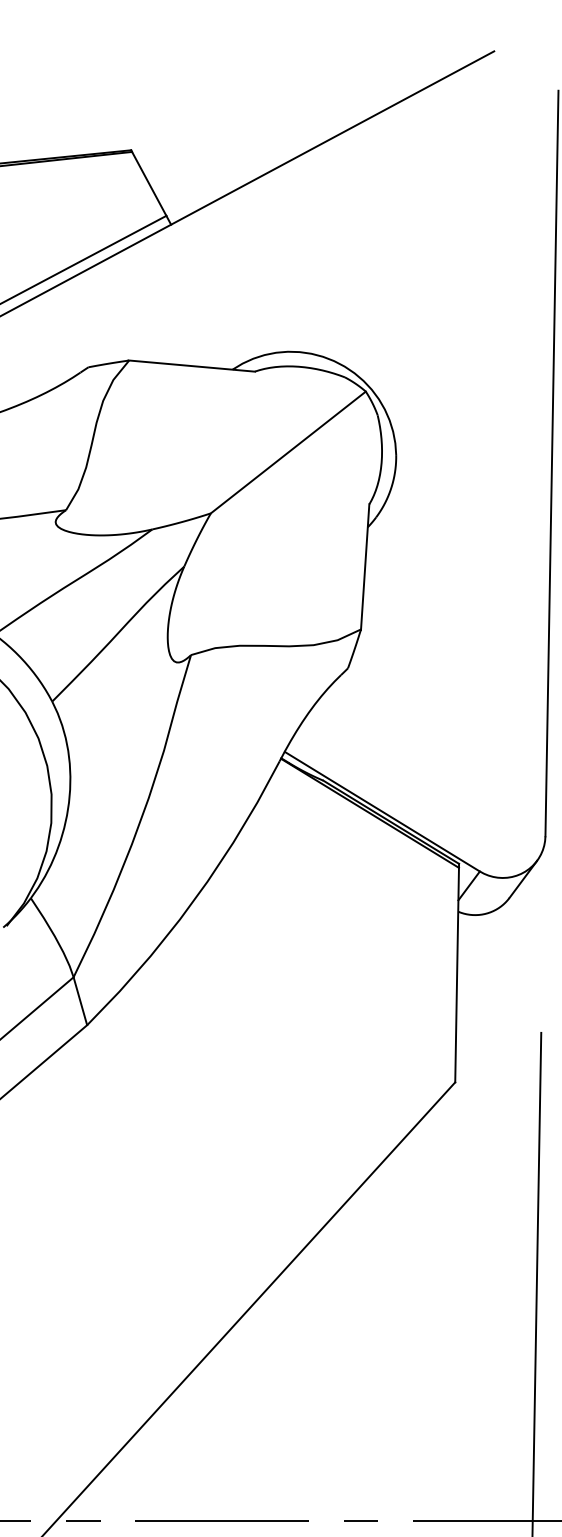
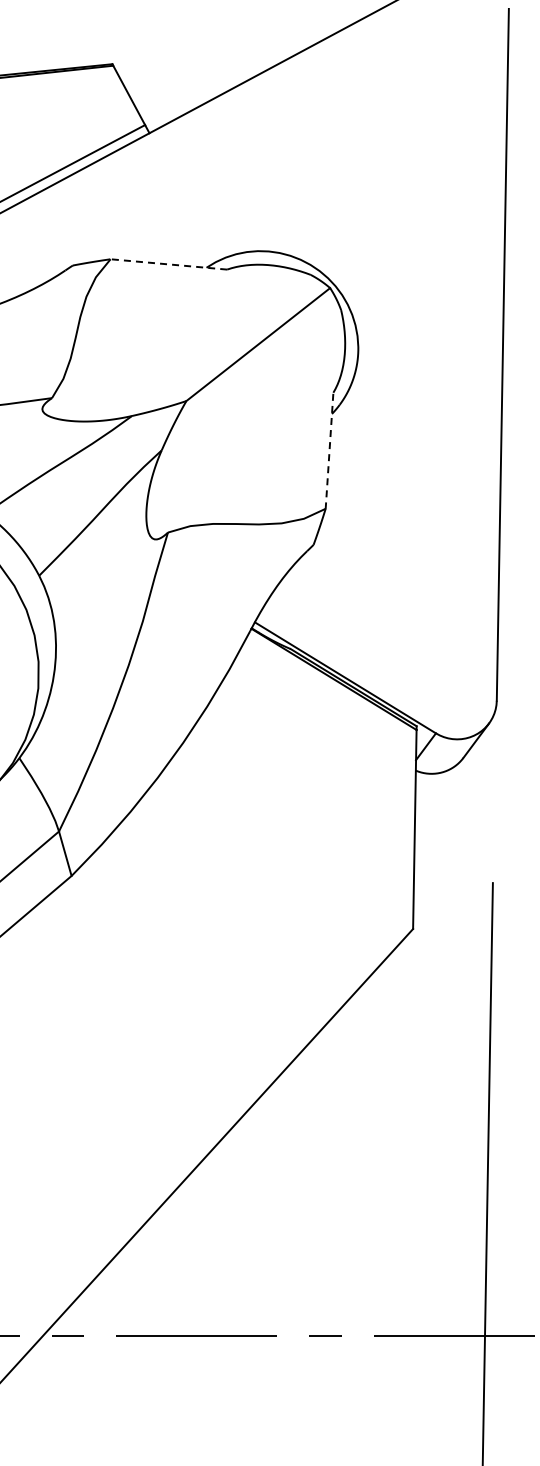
line: (191, 366) -> (168, 264), solid -> dashed
line: (365, 566) -> (329, 450), solid -> dashed

